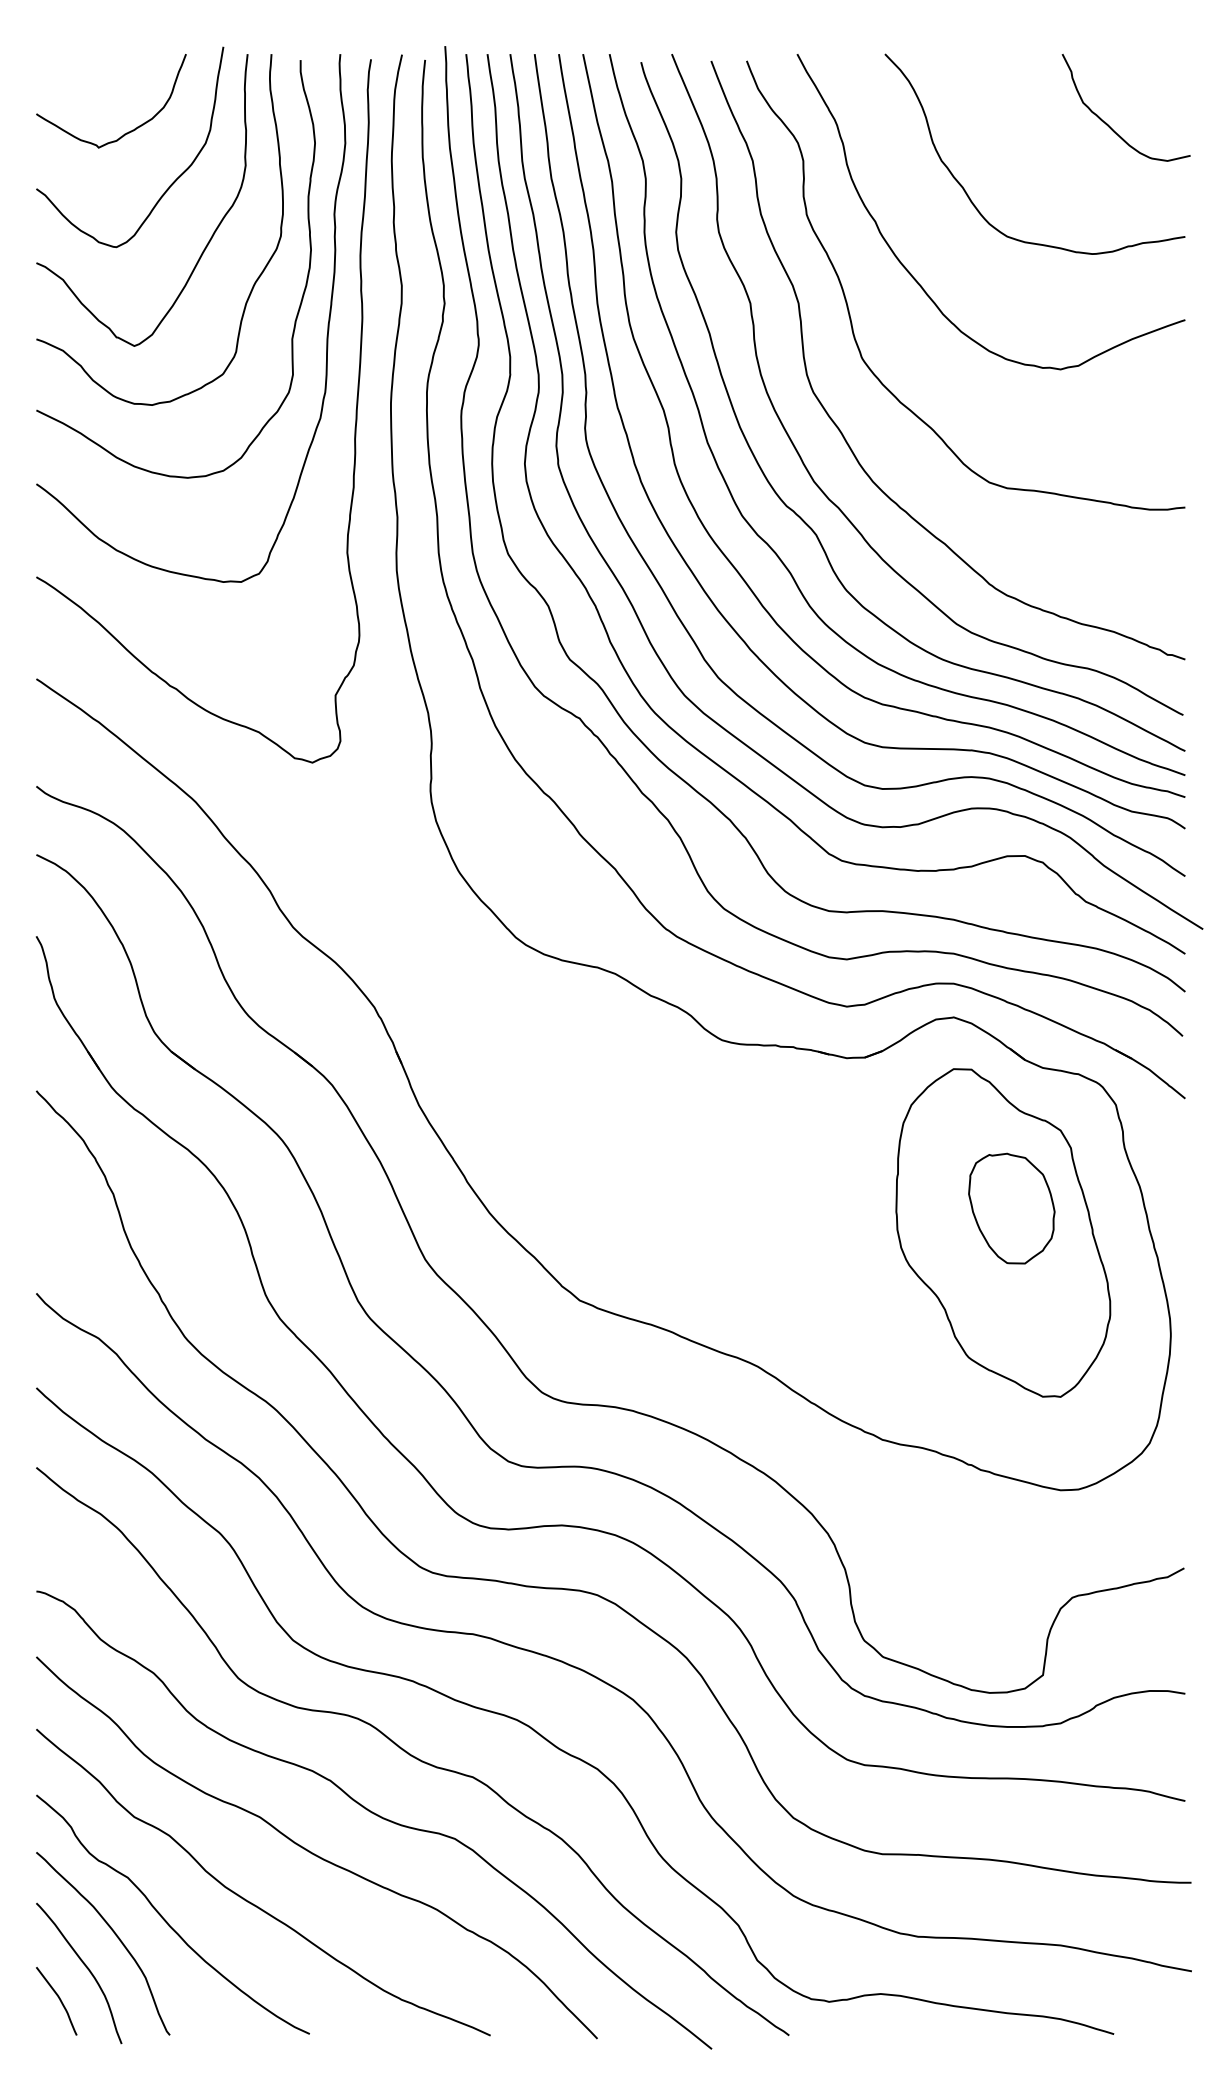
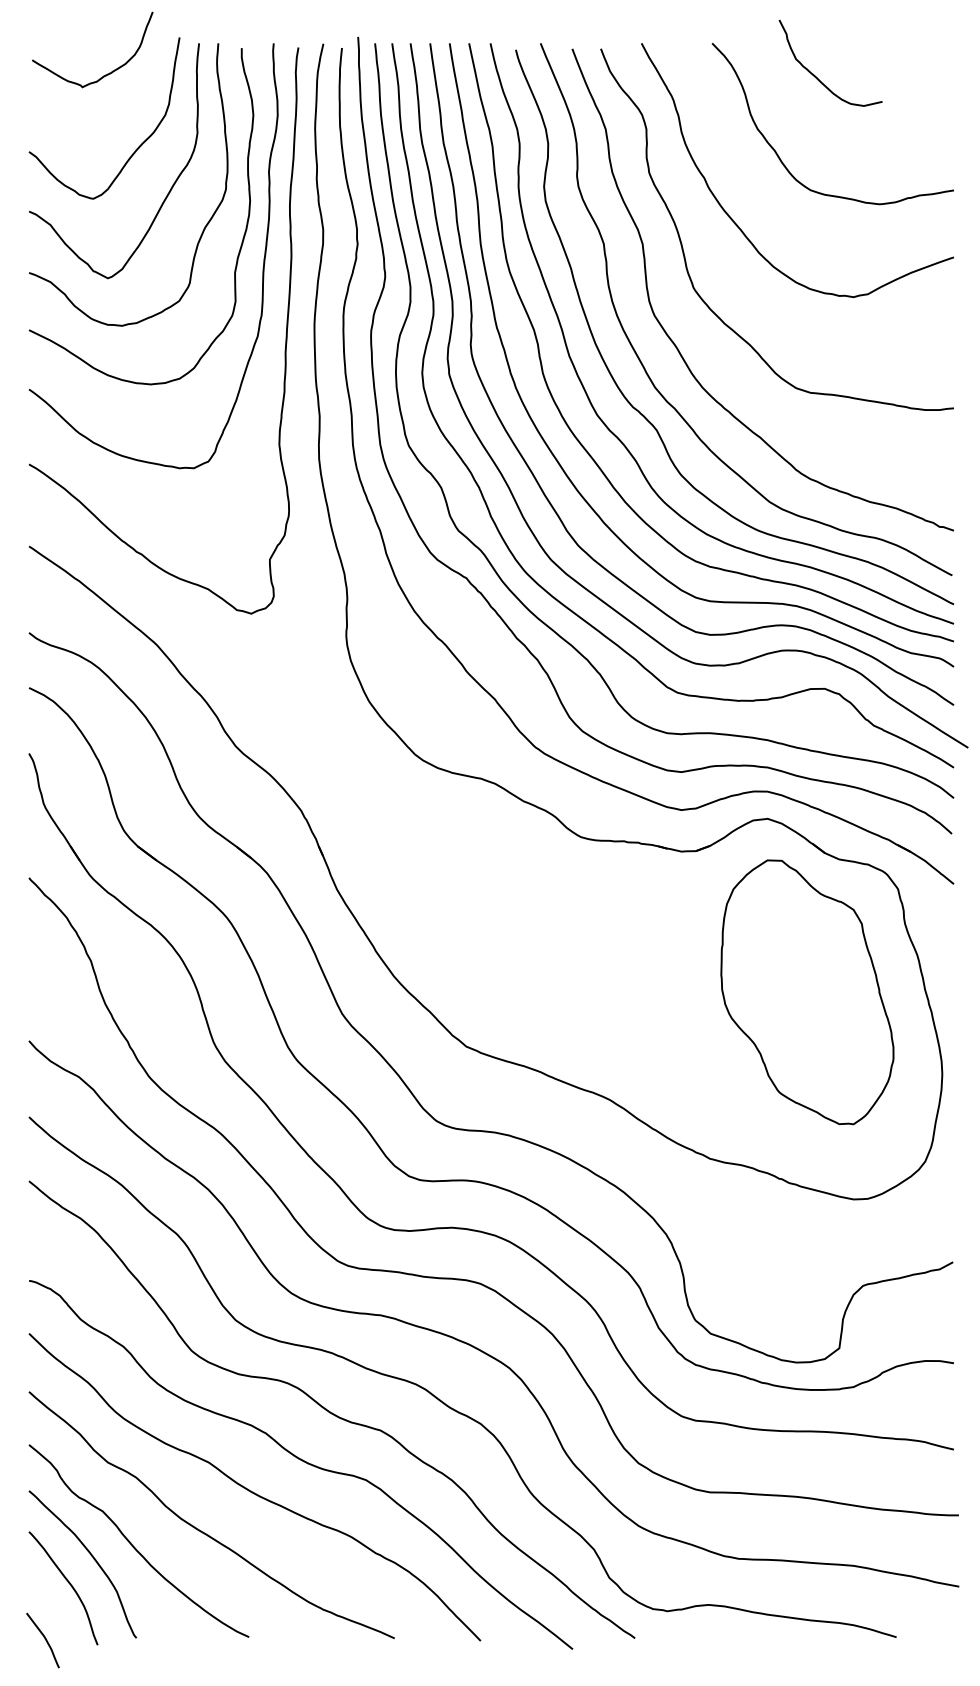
curve: (1108, 124) -> (816, 76), moved
curve: (126, 132) -> (104, 75), moved
part: (1011, 1208) -> (814, 972), removed
curve: (59, 2000) -> (45, 1639), moved

